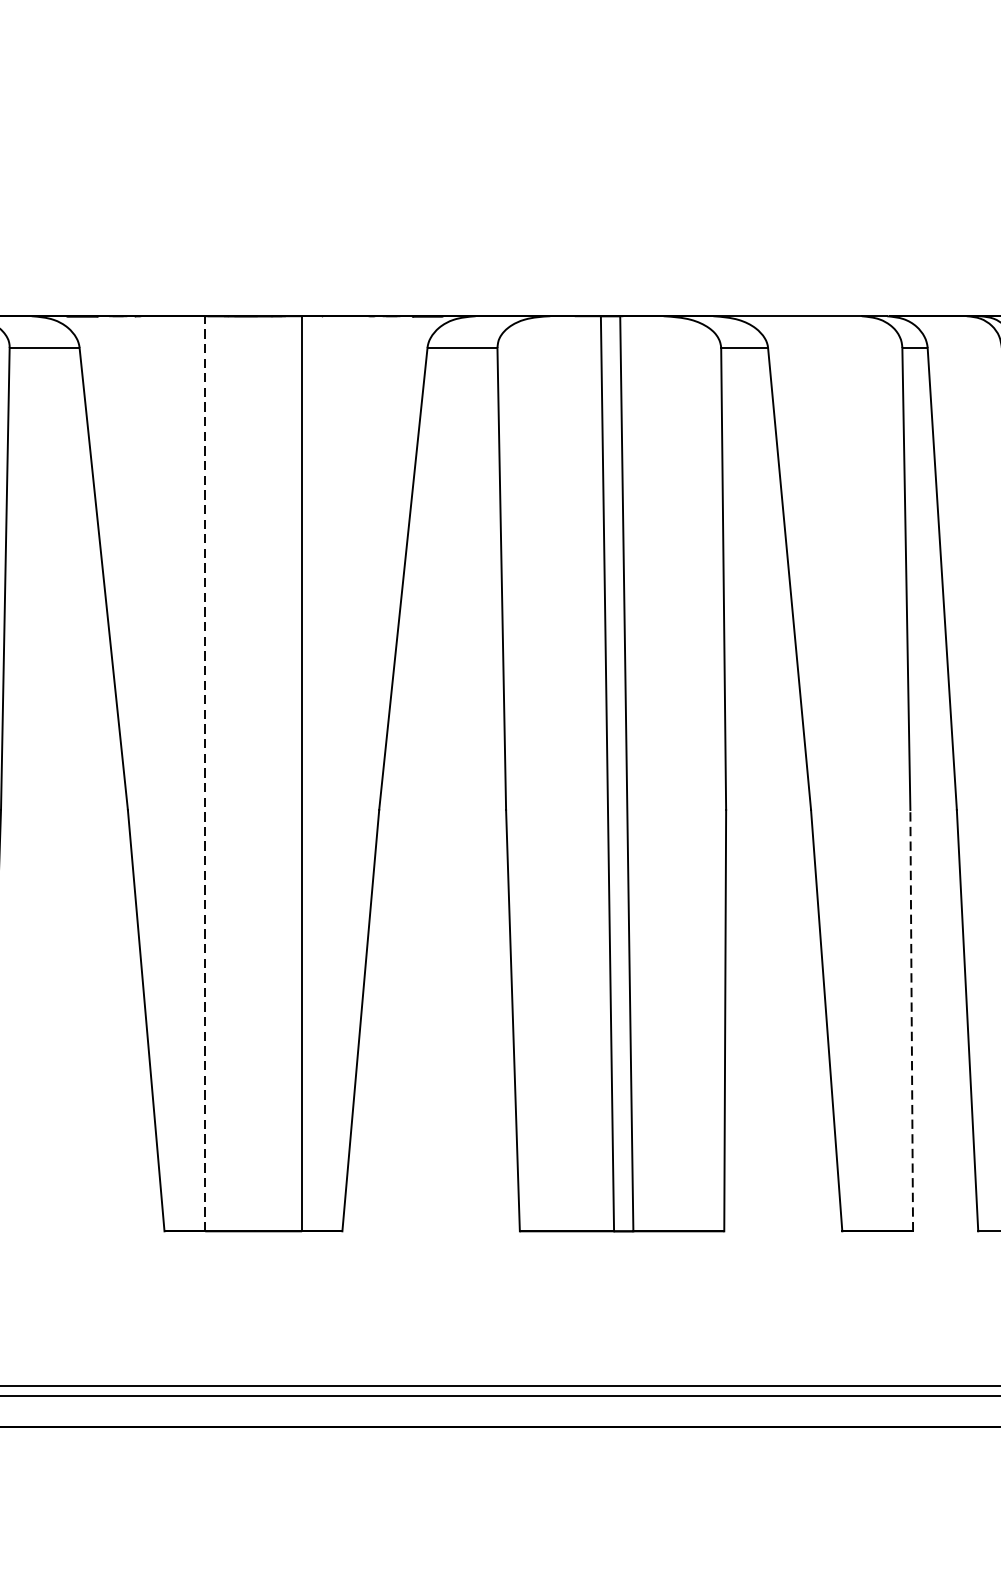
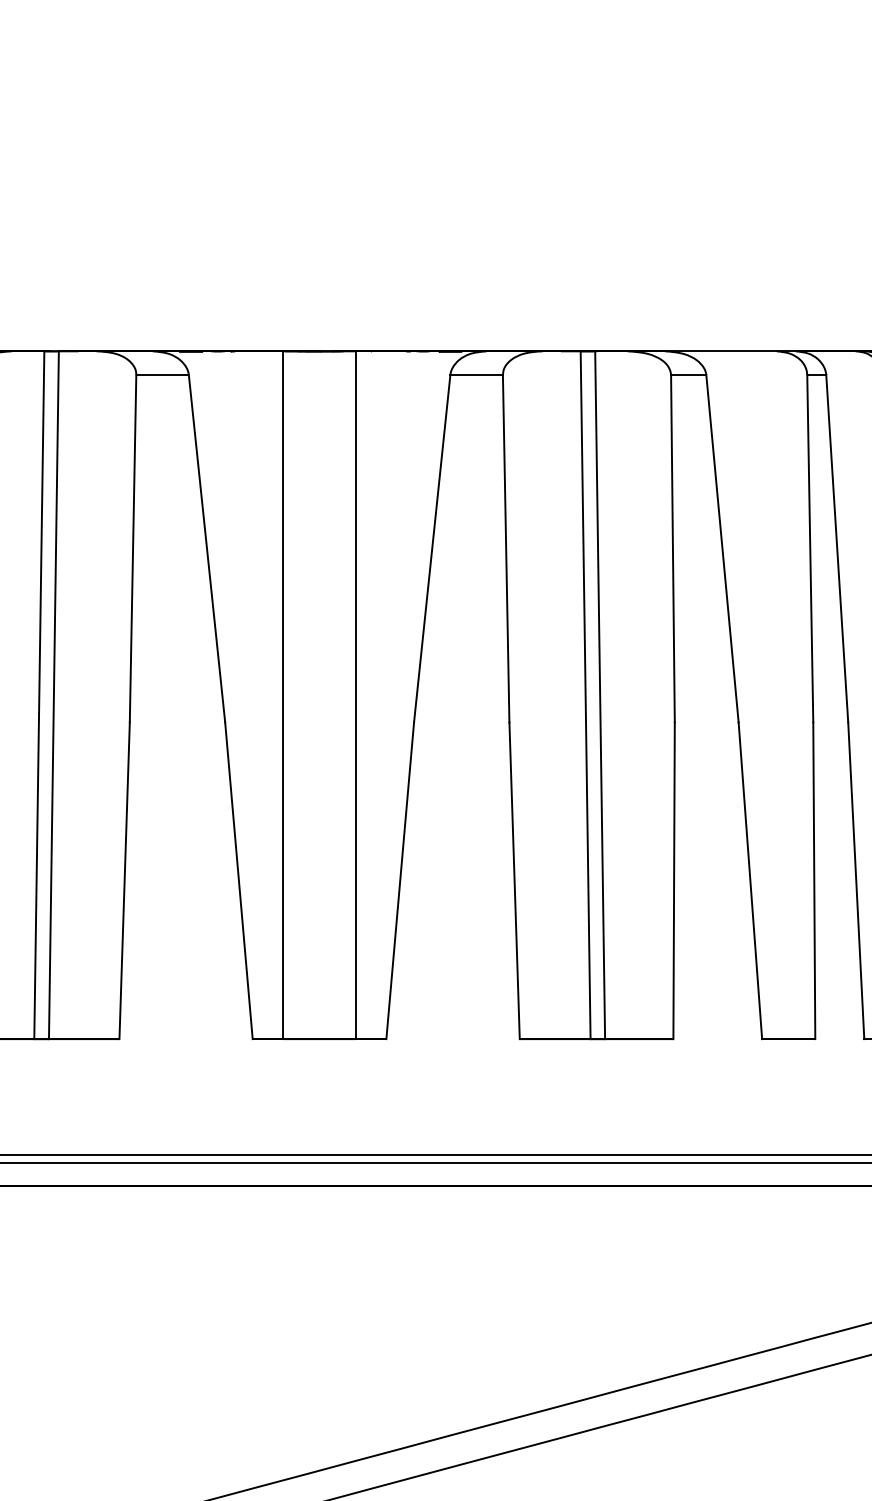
line: (205, 774) -> (283, 695), dashed -> solid
line: (911, 1020) -> (814, 880), dashed -> solid

